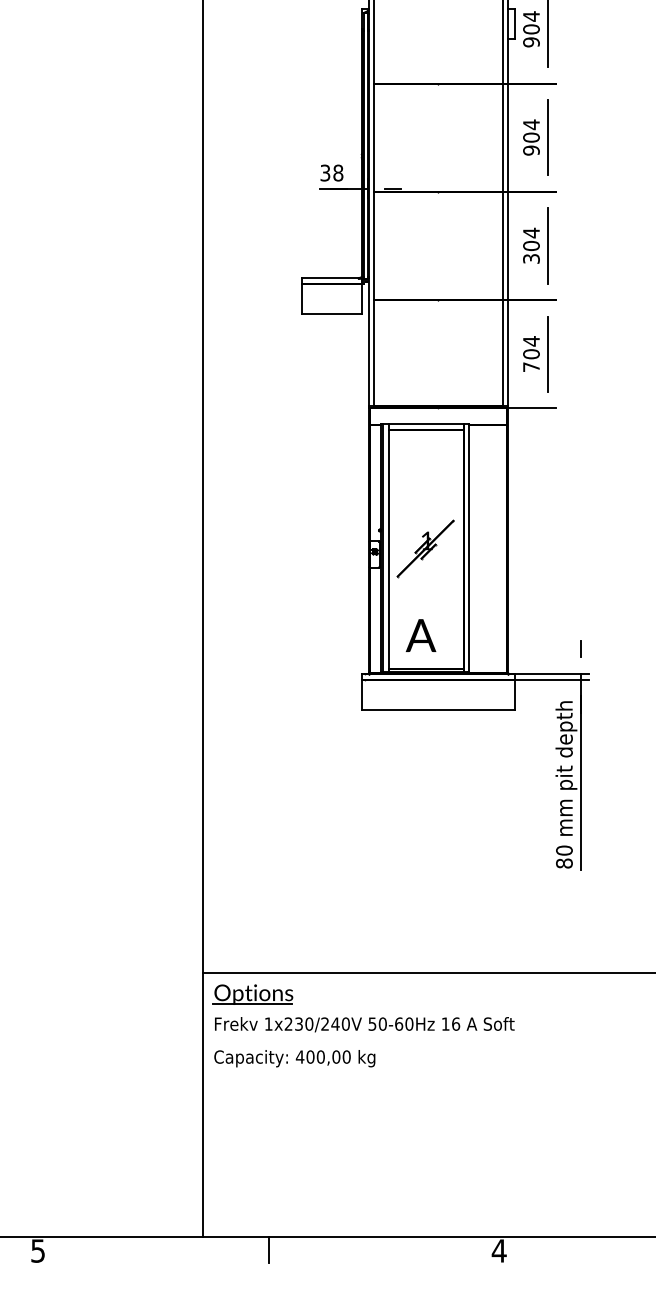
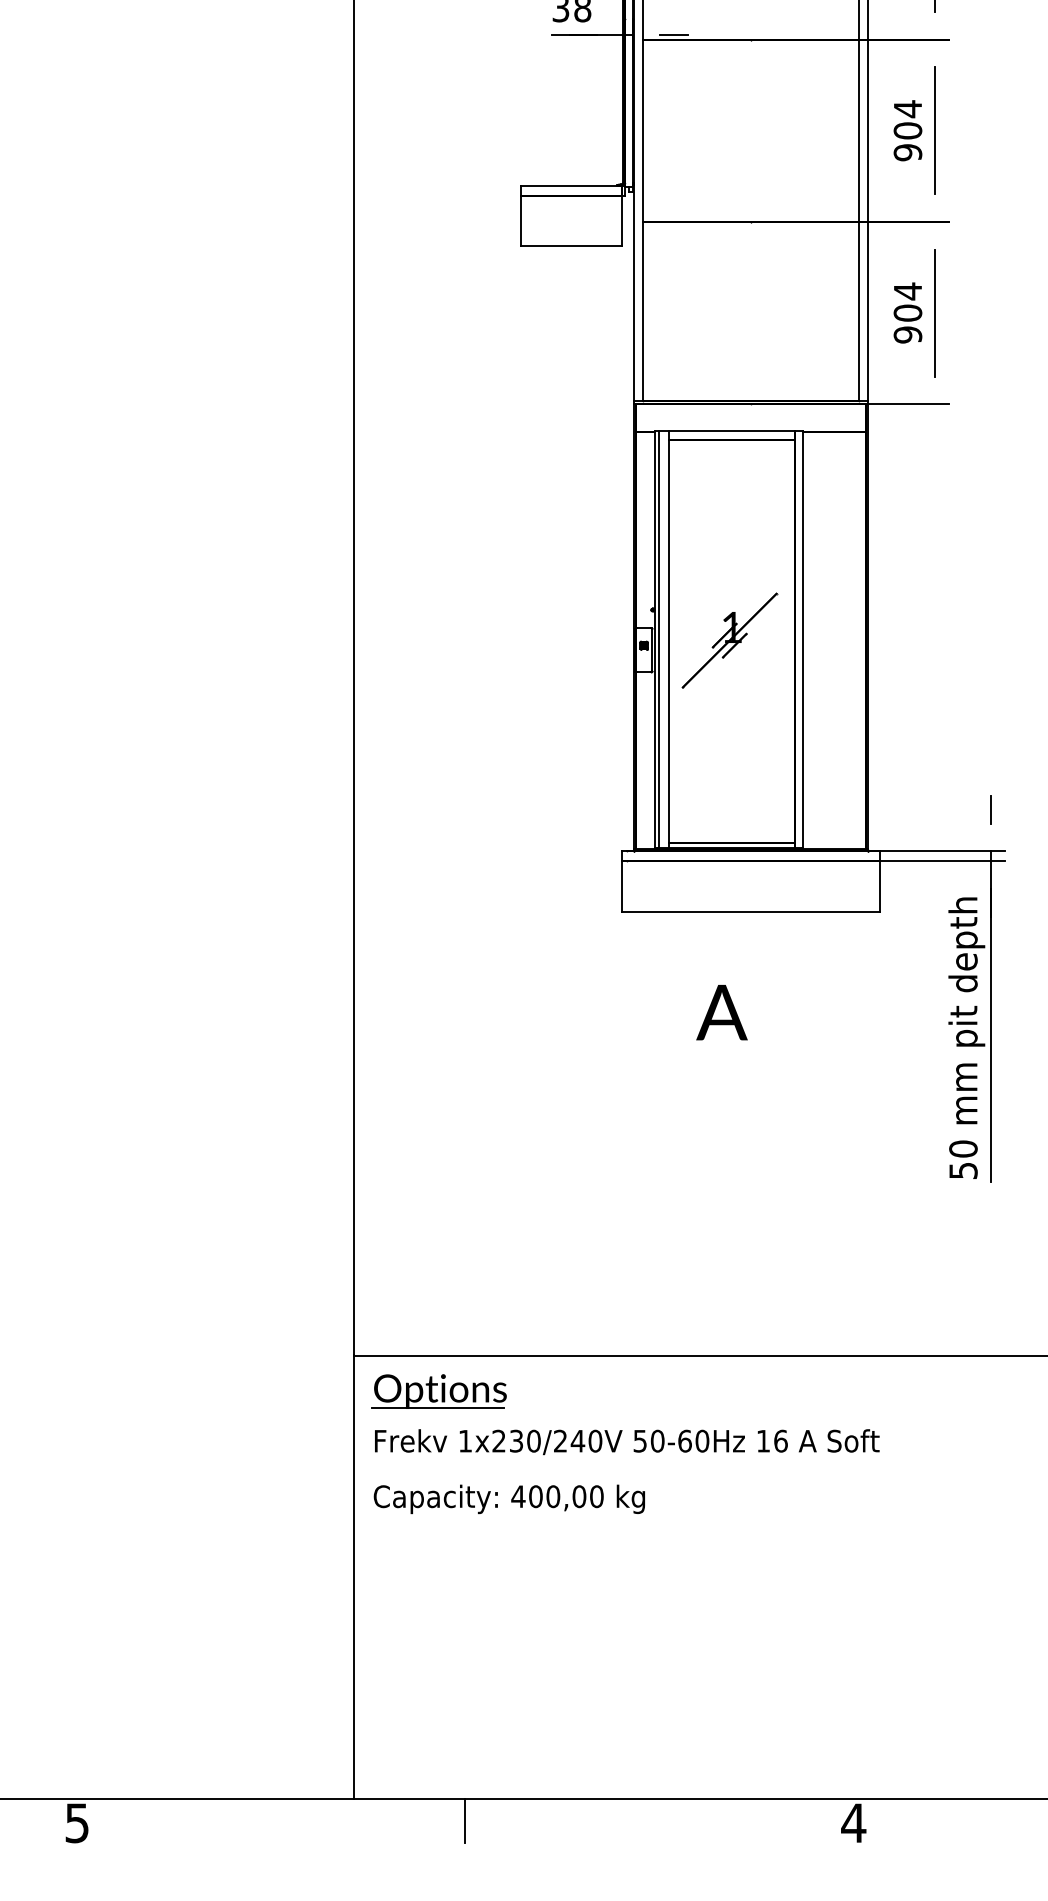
text: (531, 258) -> (907, 151), 304 -> 904
text: (531, 367) -> (907, 335), 704 -> 904
text: (420, 635) -> (721, 1012), moved
text: (564, 863) -> (963, 1170), 80 -> 50

